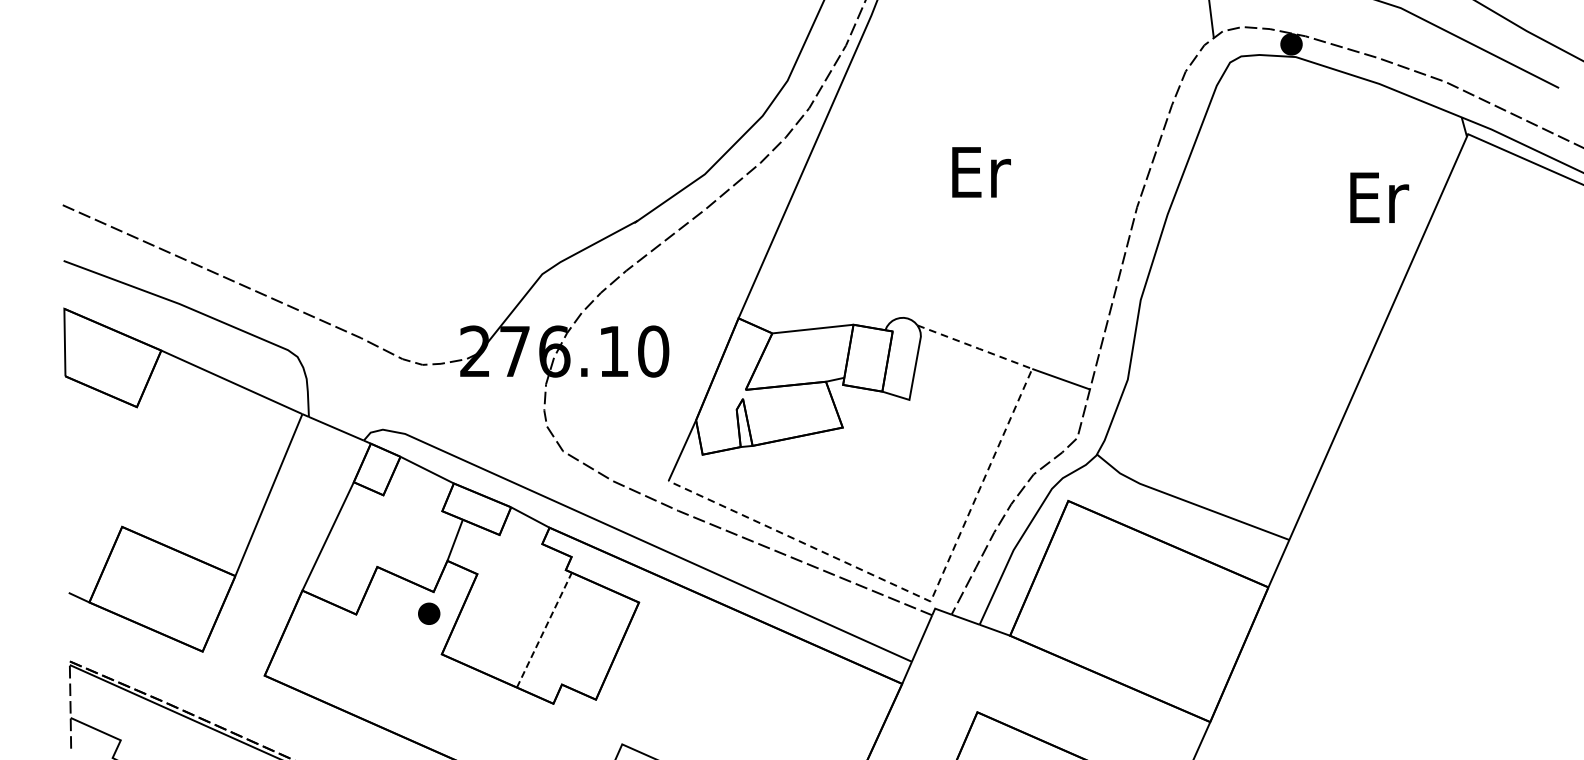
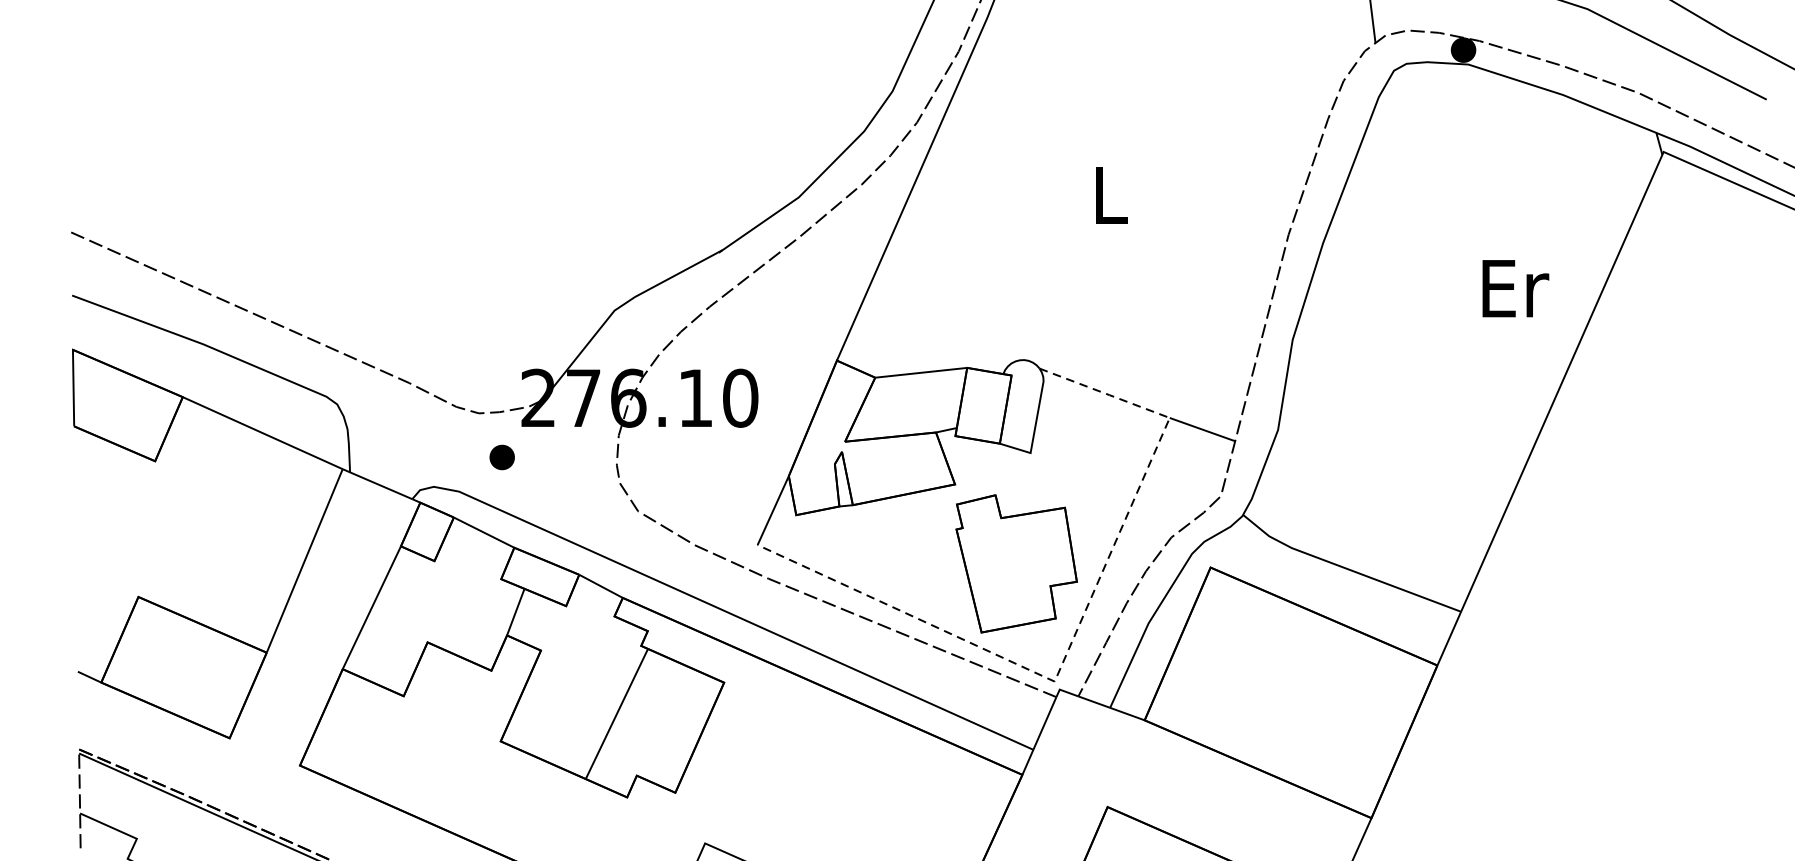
text: (981, 172) -> (1112, 195), Er -> L
text: (1379, 197) -> (1515, 288), moved
part: (897, 497) -> (1017, 563), added
part: (429, 613) -> (502, 457), moved
line: (544, 630) -> (617, 714), dashed -> solid

